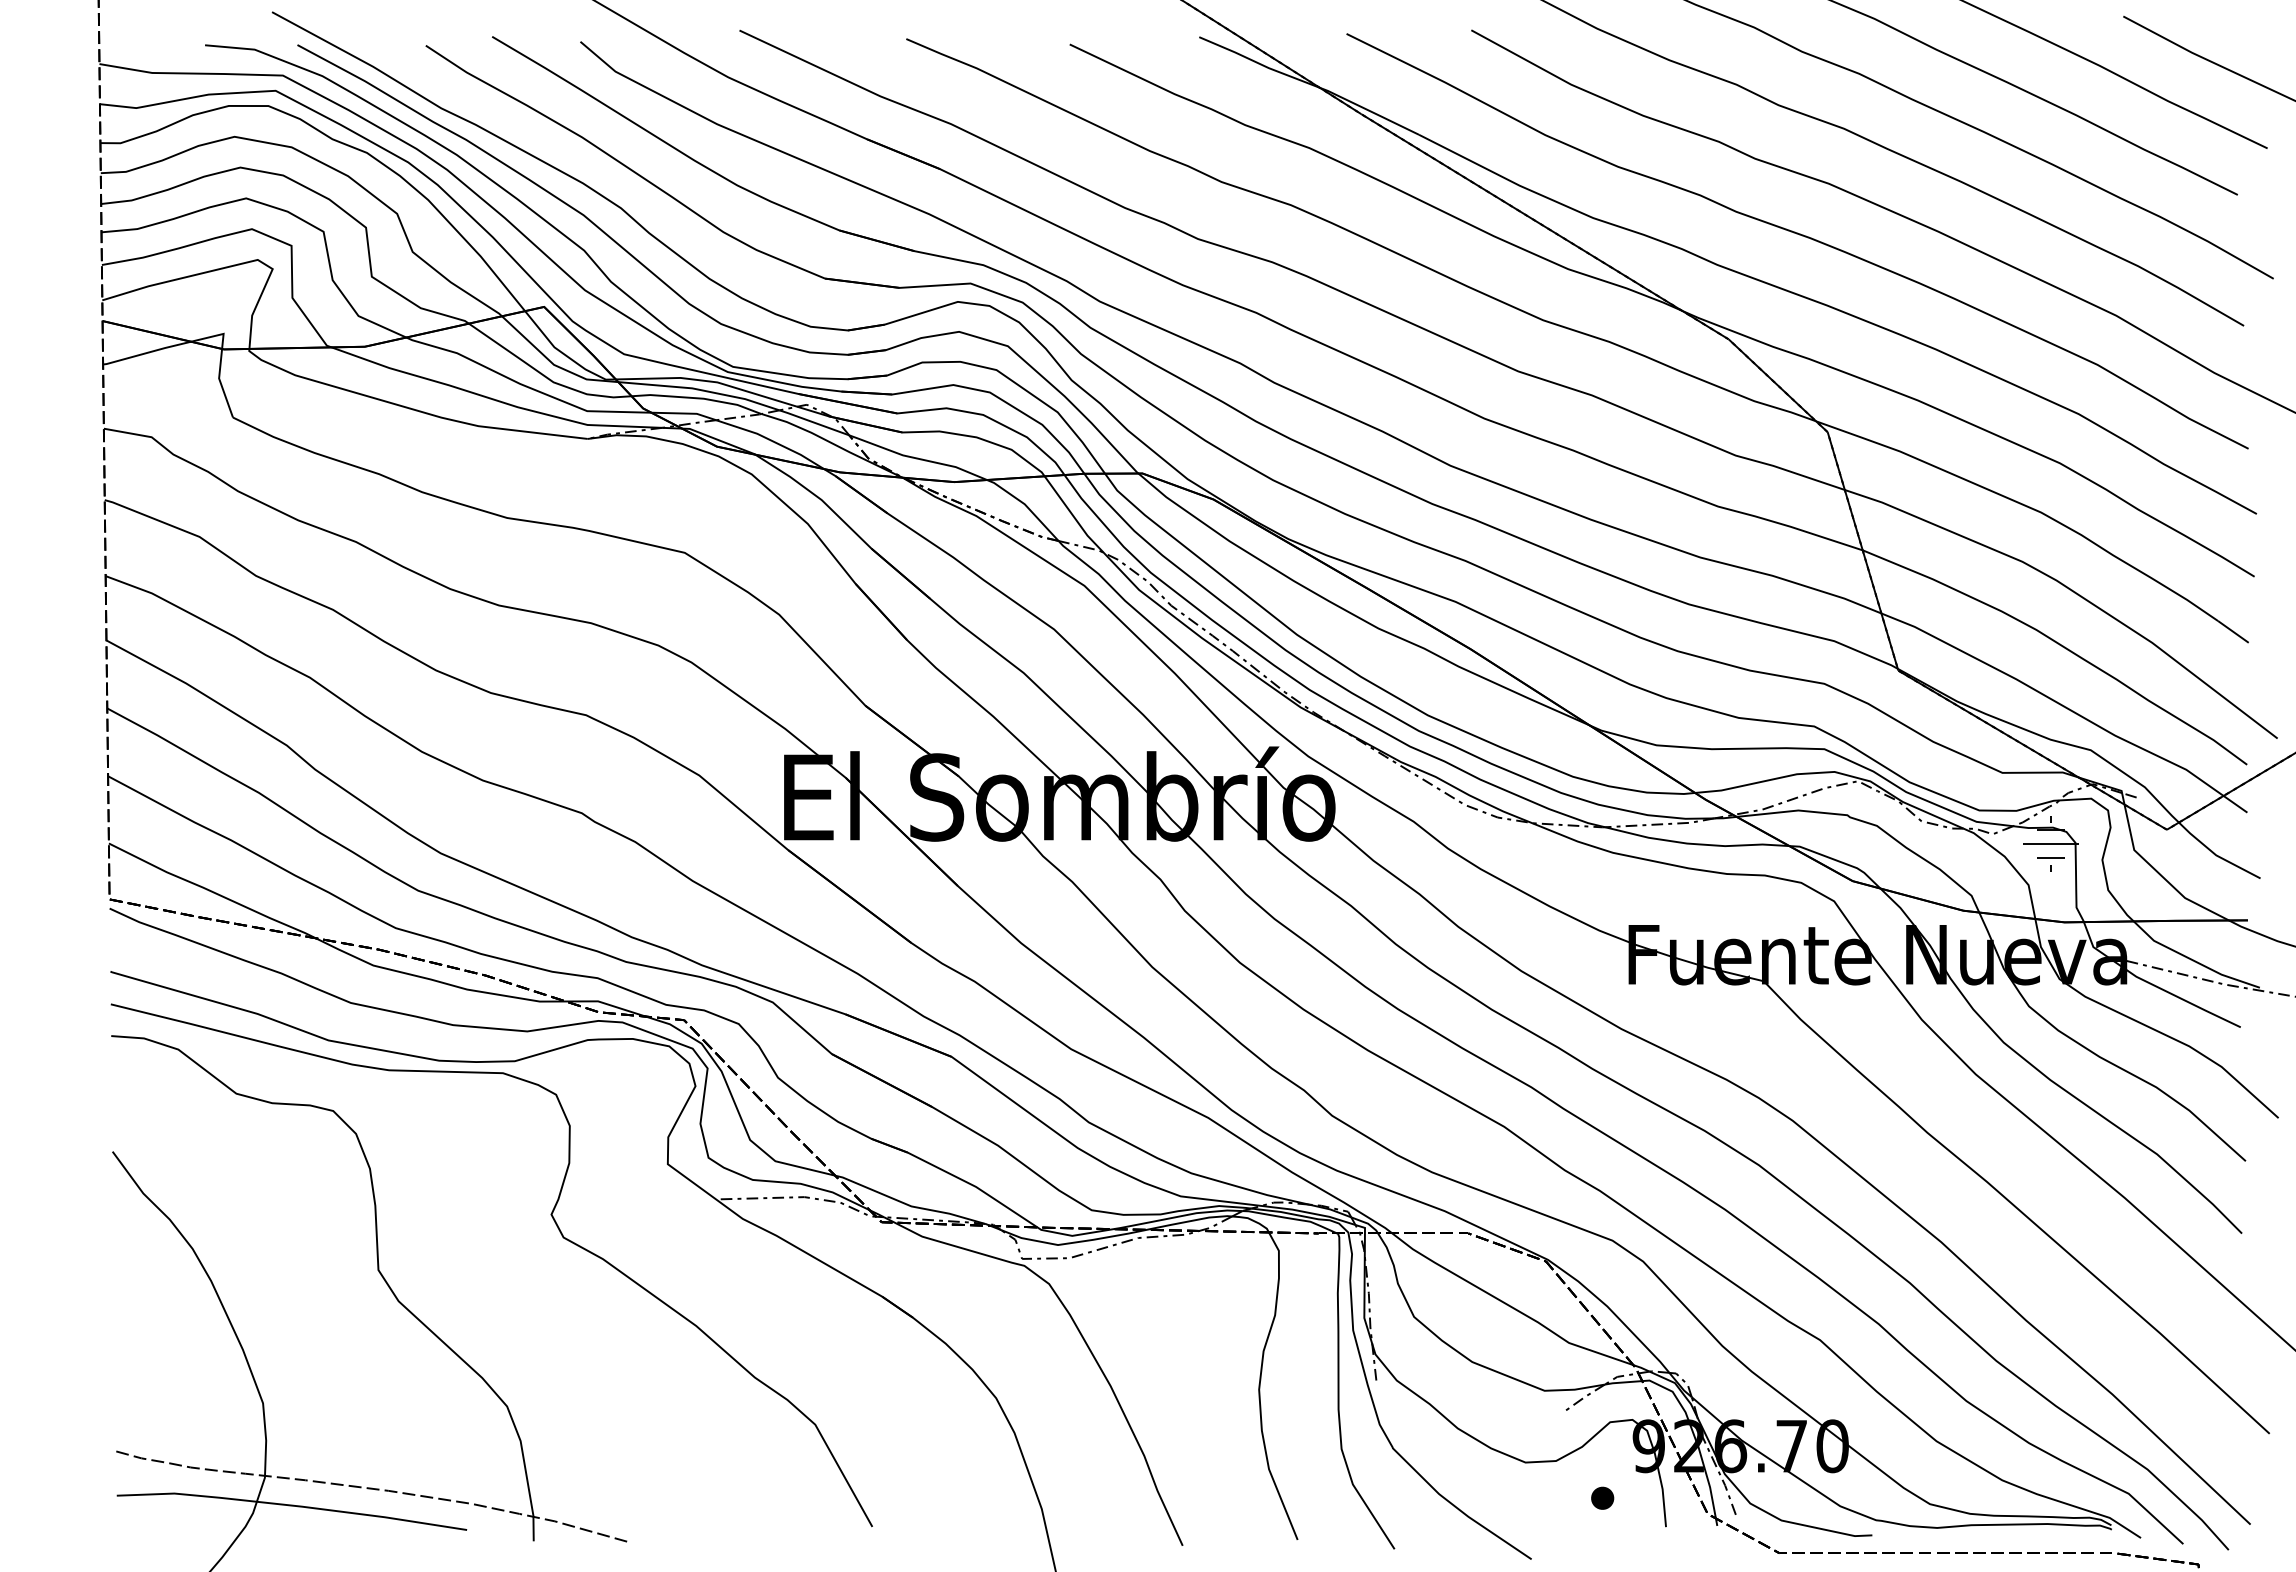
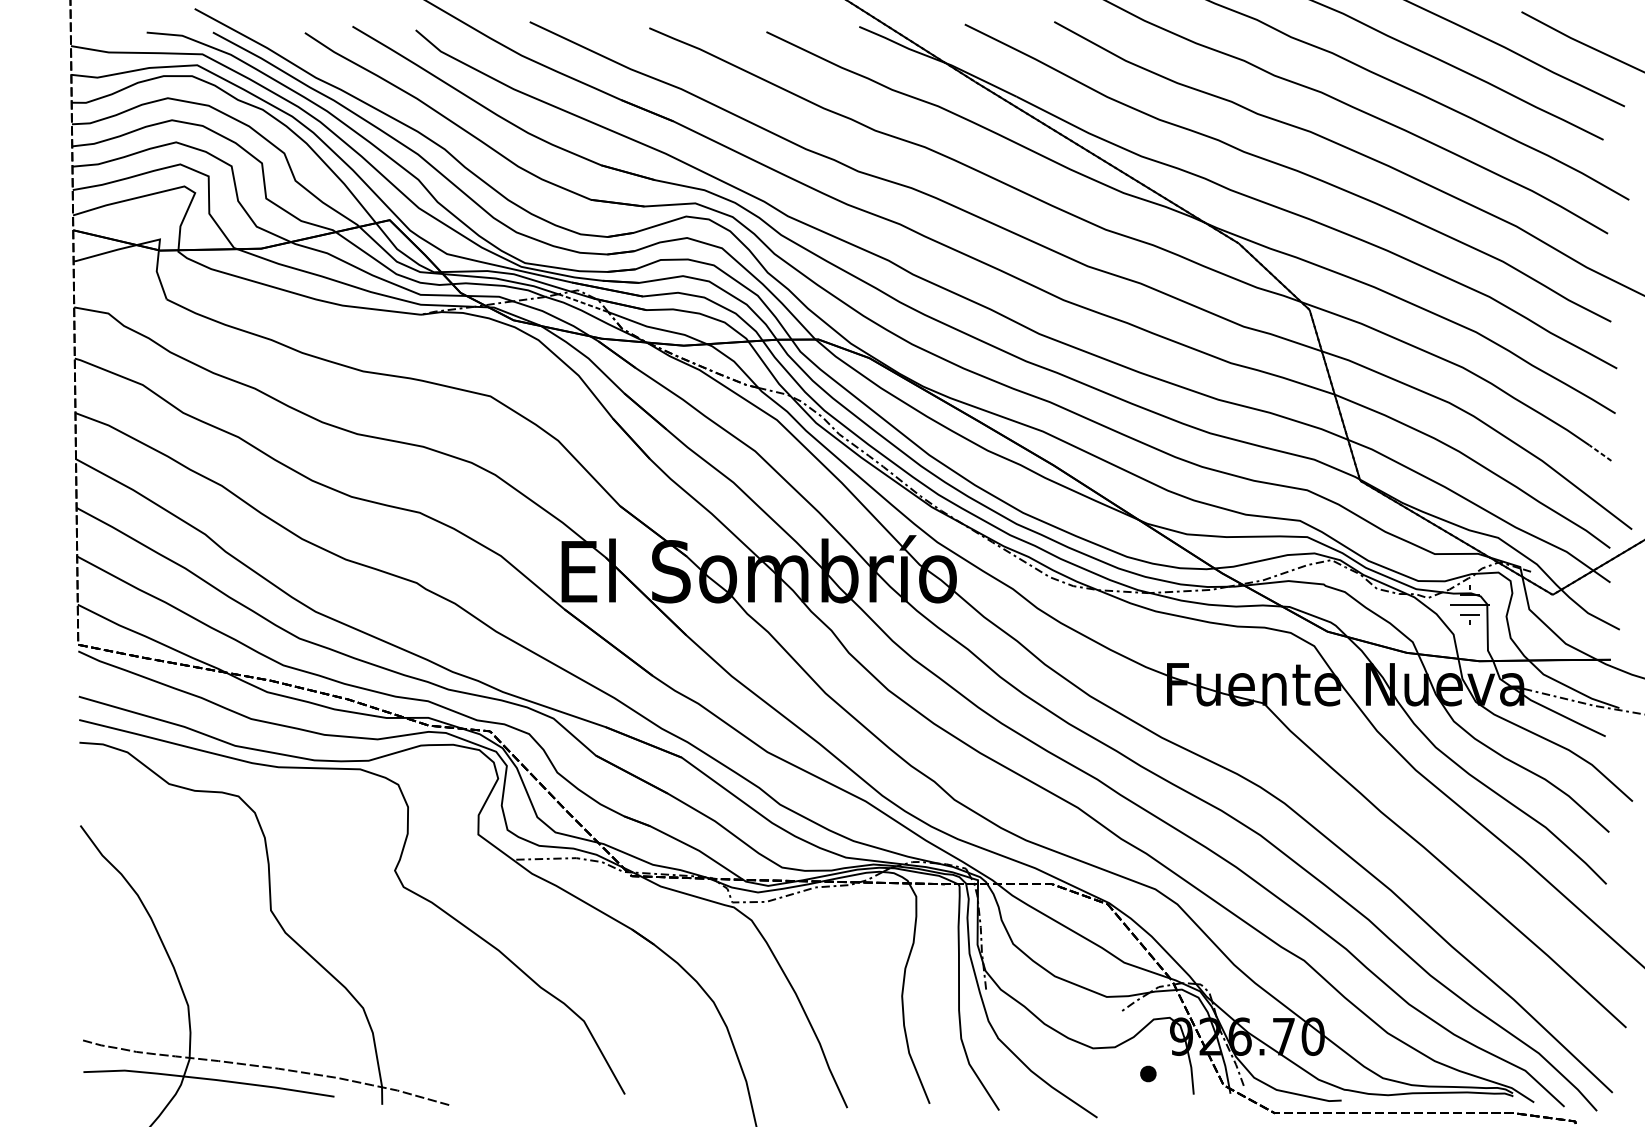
line: (813, 422) -> (582, 302), solid -> dashed
line: (2233, 631) -> (1600, 452), solid -> dashed

